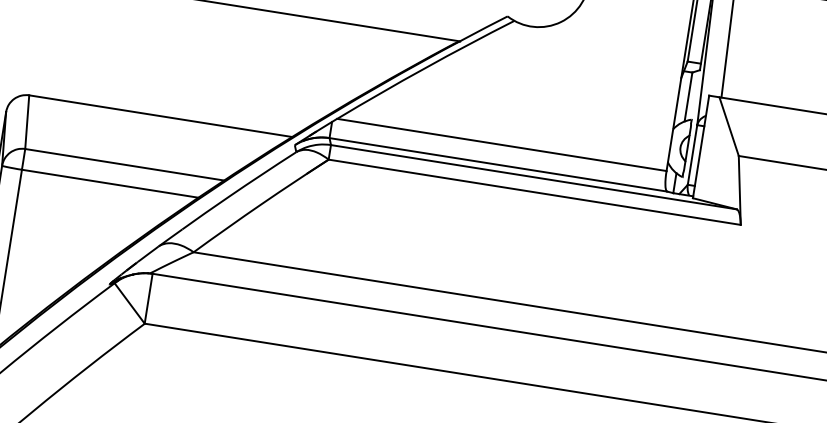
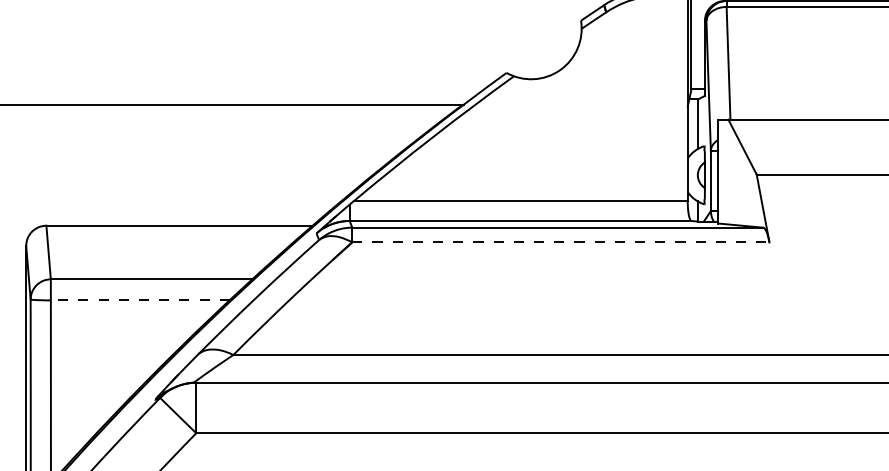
line: (109, 183) -> (139, 300), solid -> dashed
line: (534, 192) -> (560, 242), solid -> dashed

